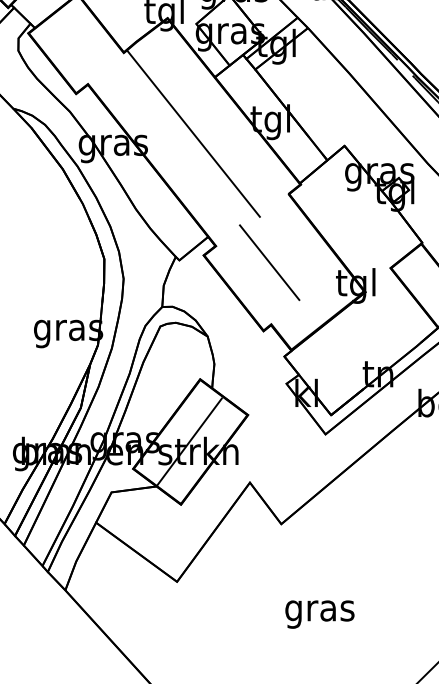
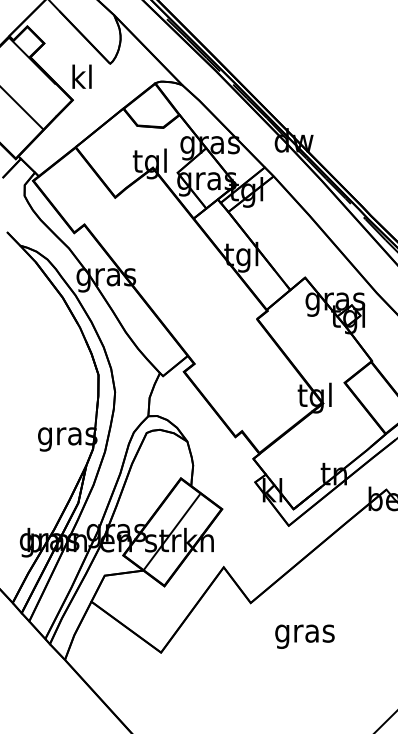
line: (193, 134) -> (175, 267), removed
line: (269, 263) -> (240, 378), removed
text: (319, 614) -> (304, 636), moved

